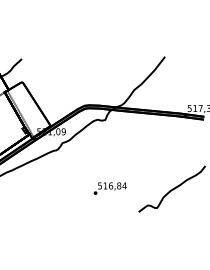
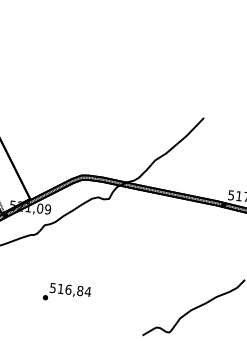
text: (109, 188) -> (66, 293), moved

